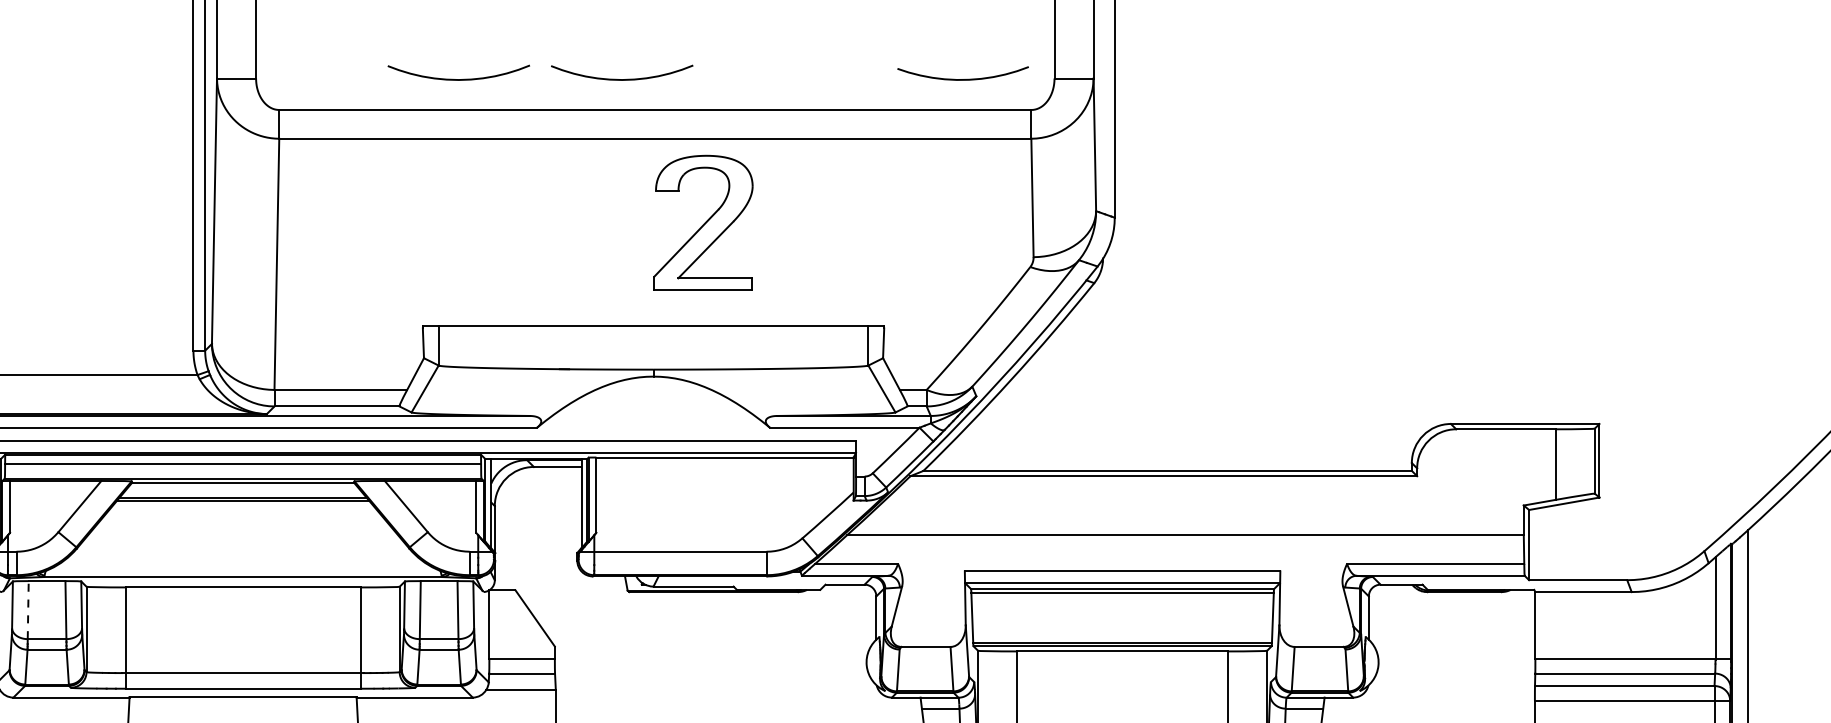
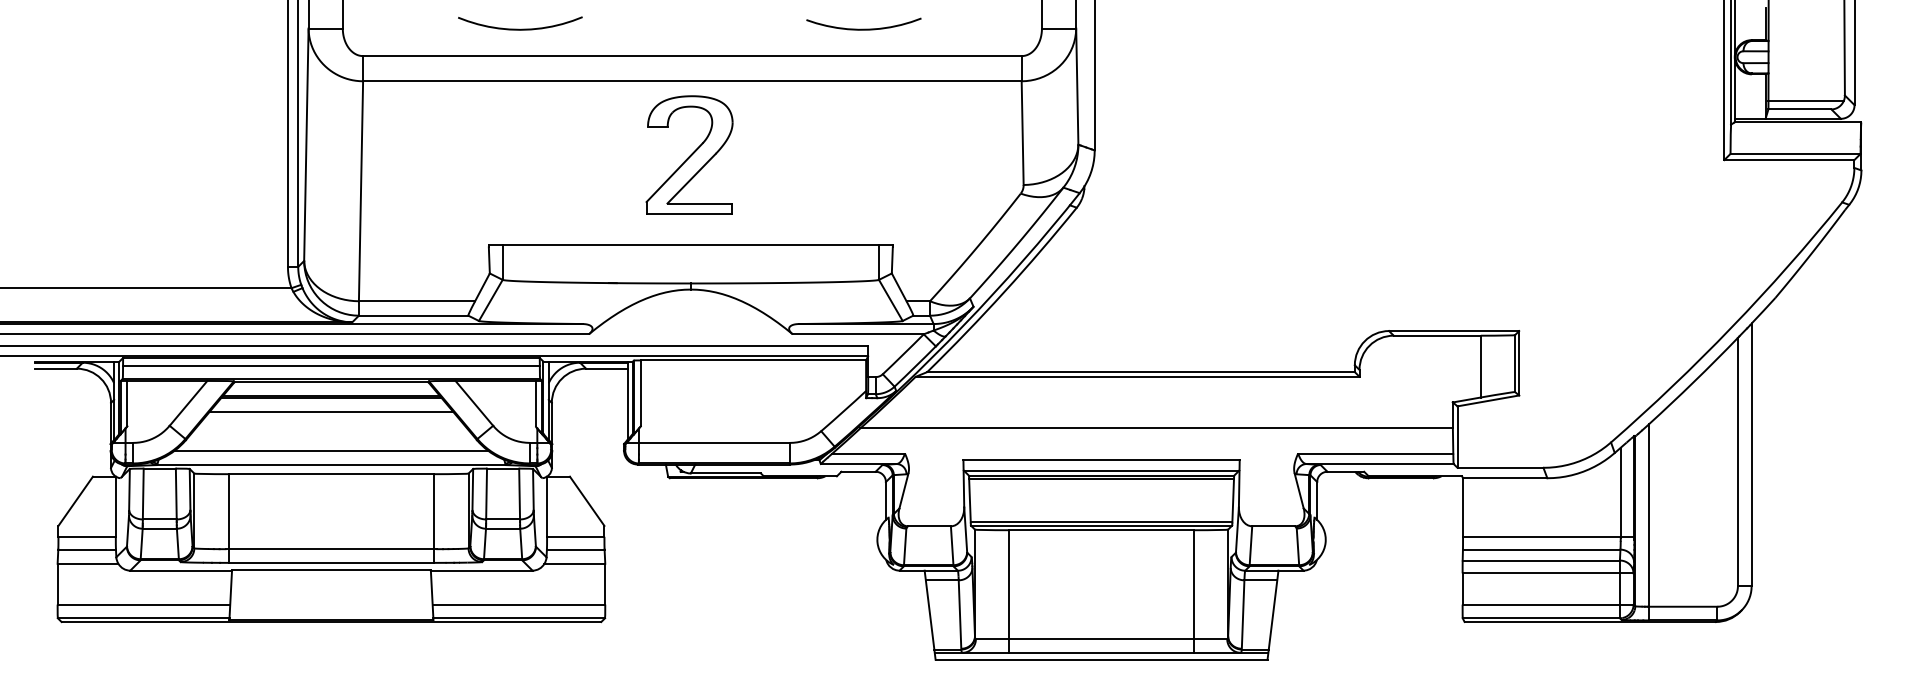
curve: (622, 78) -> (663, 28), removed
curve: (962, 78) -> (863, 28), moved
part: (703, 222) -> (689, 154), moved
line: (243, 516) -> (331, 412), added
line: (243, 561) -> (331, 451), added
line: (28, 609) -> (143, 493), dashed -> solid

